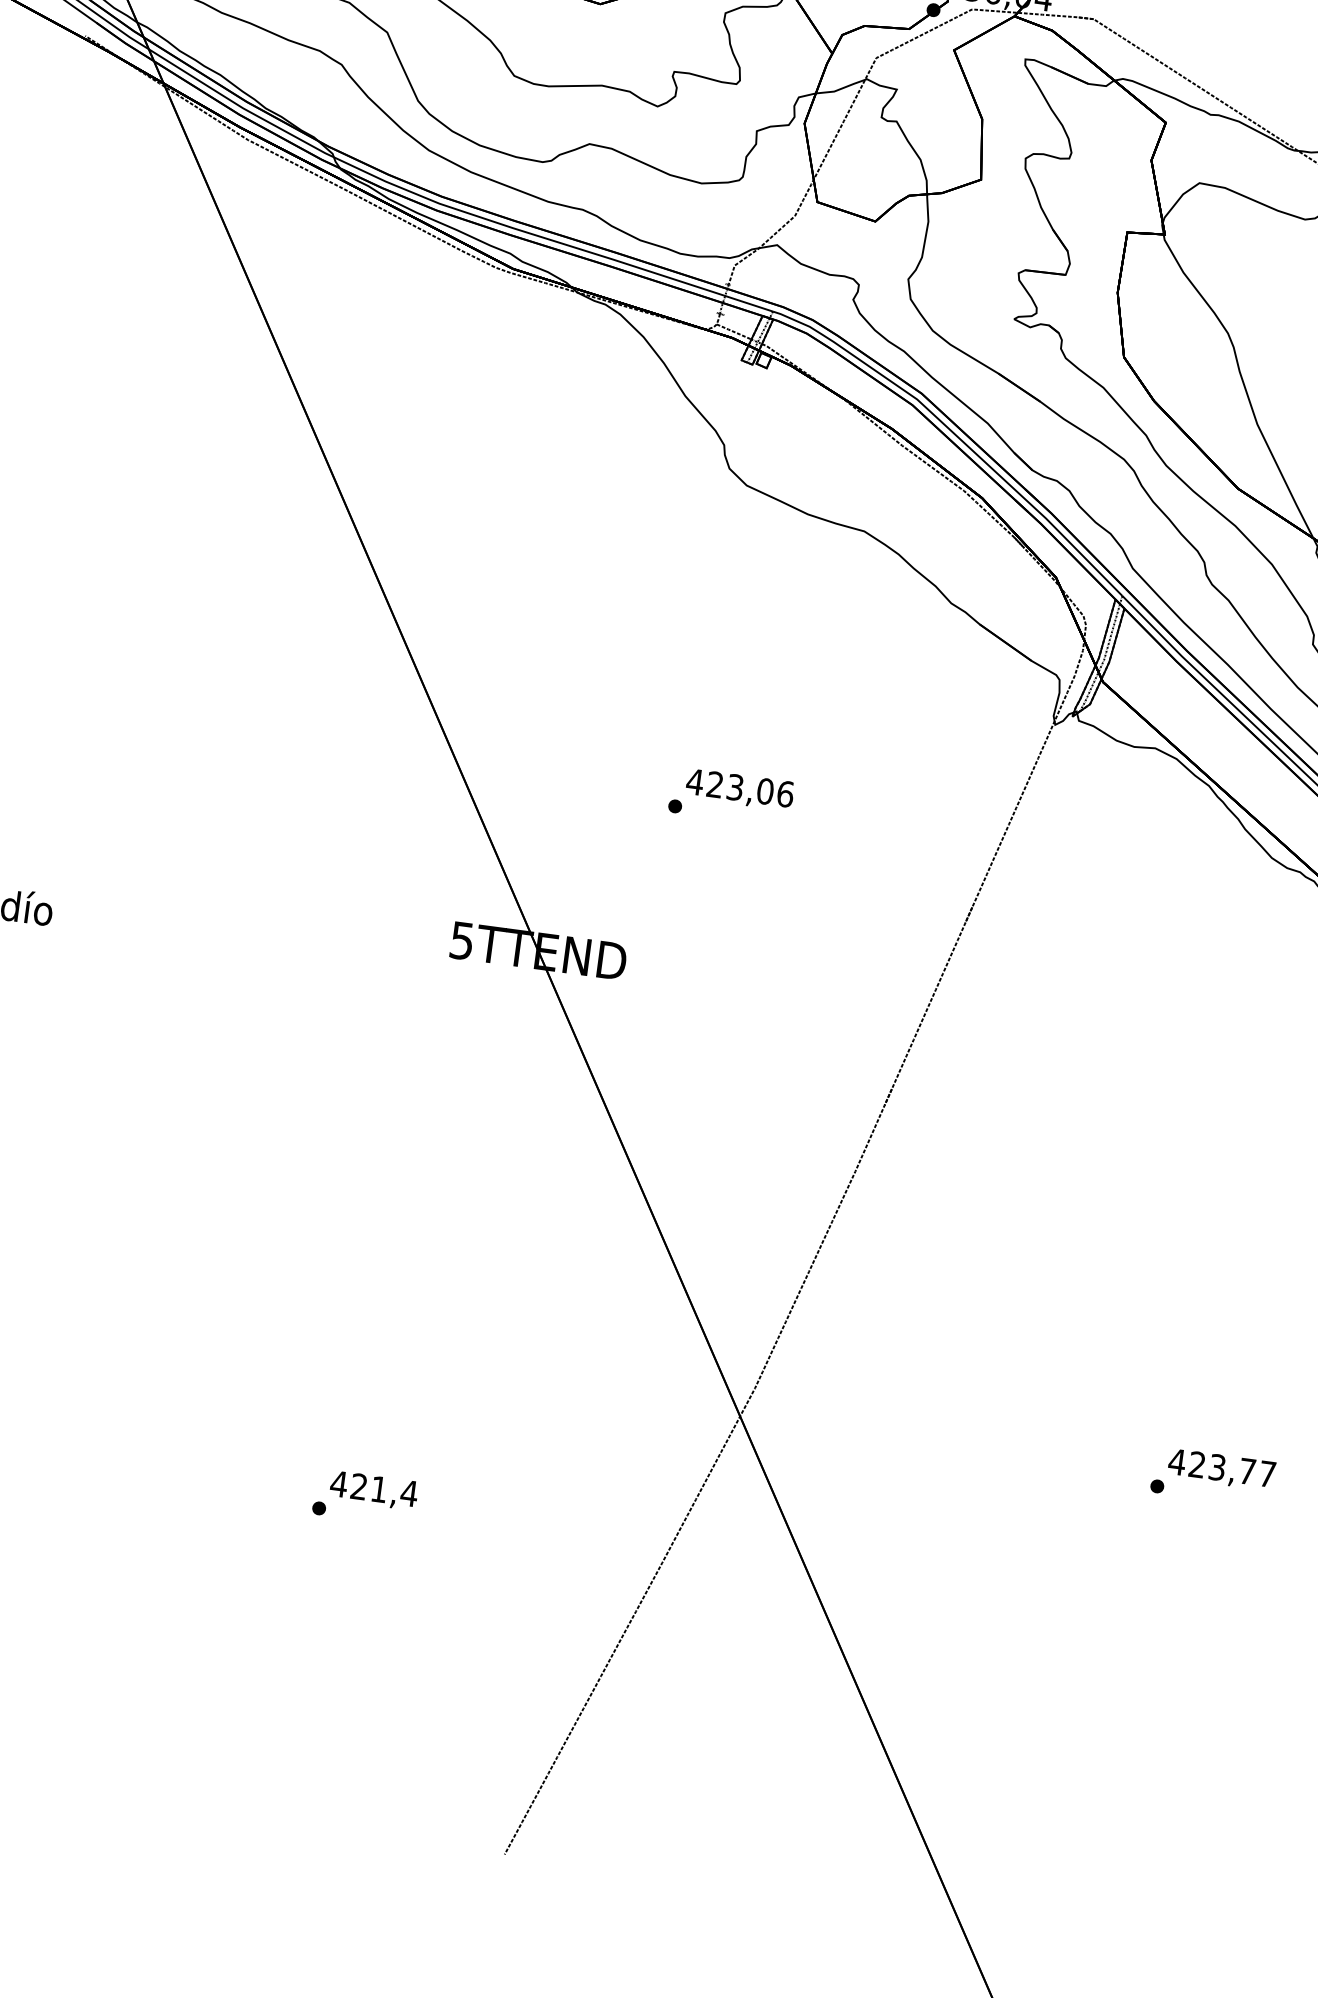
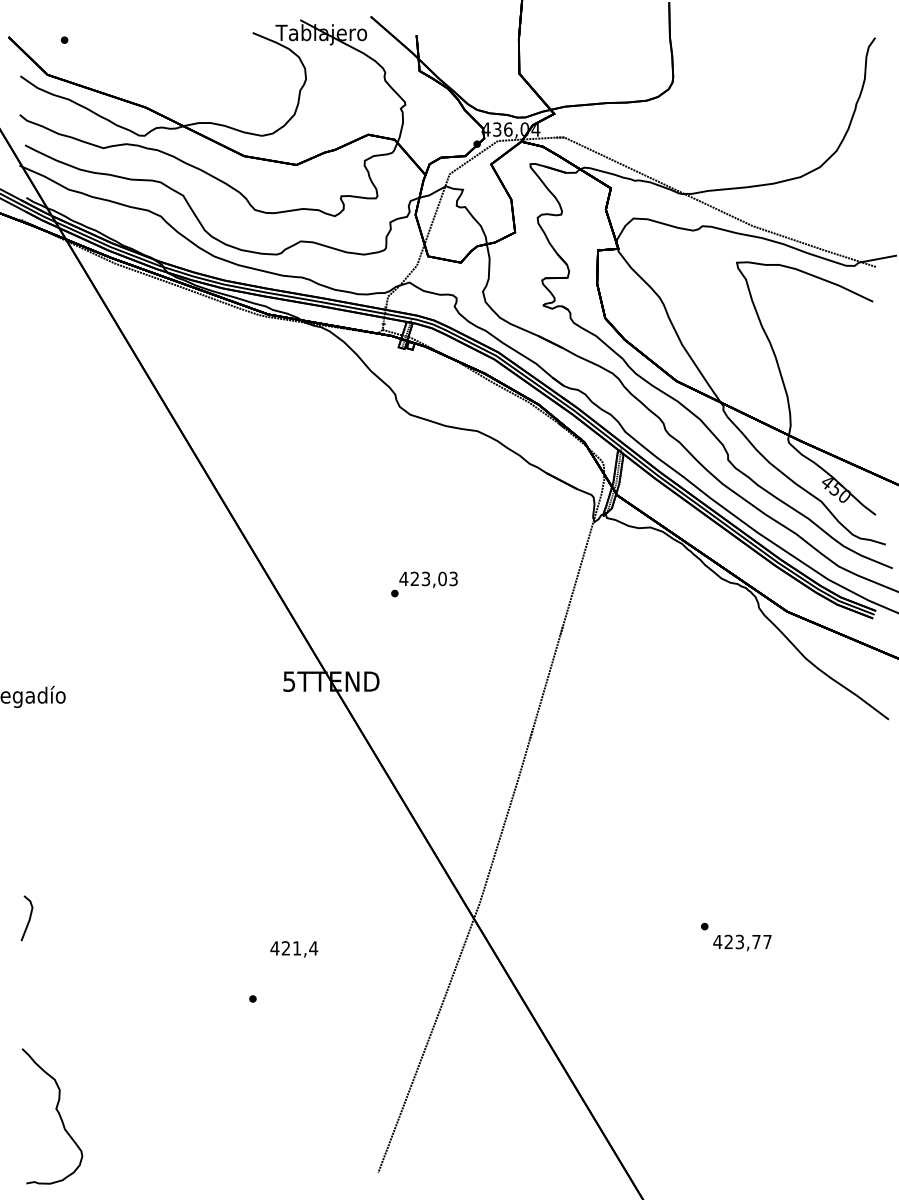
text: (785, 793) -> (453, 578), 423,06 -> 423,03
text: (1222, 1469) -> (742, 942), moved
text: (374, 1490) -> (294, 949), moved

